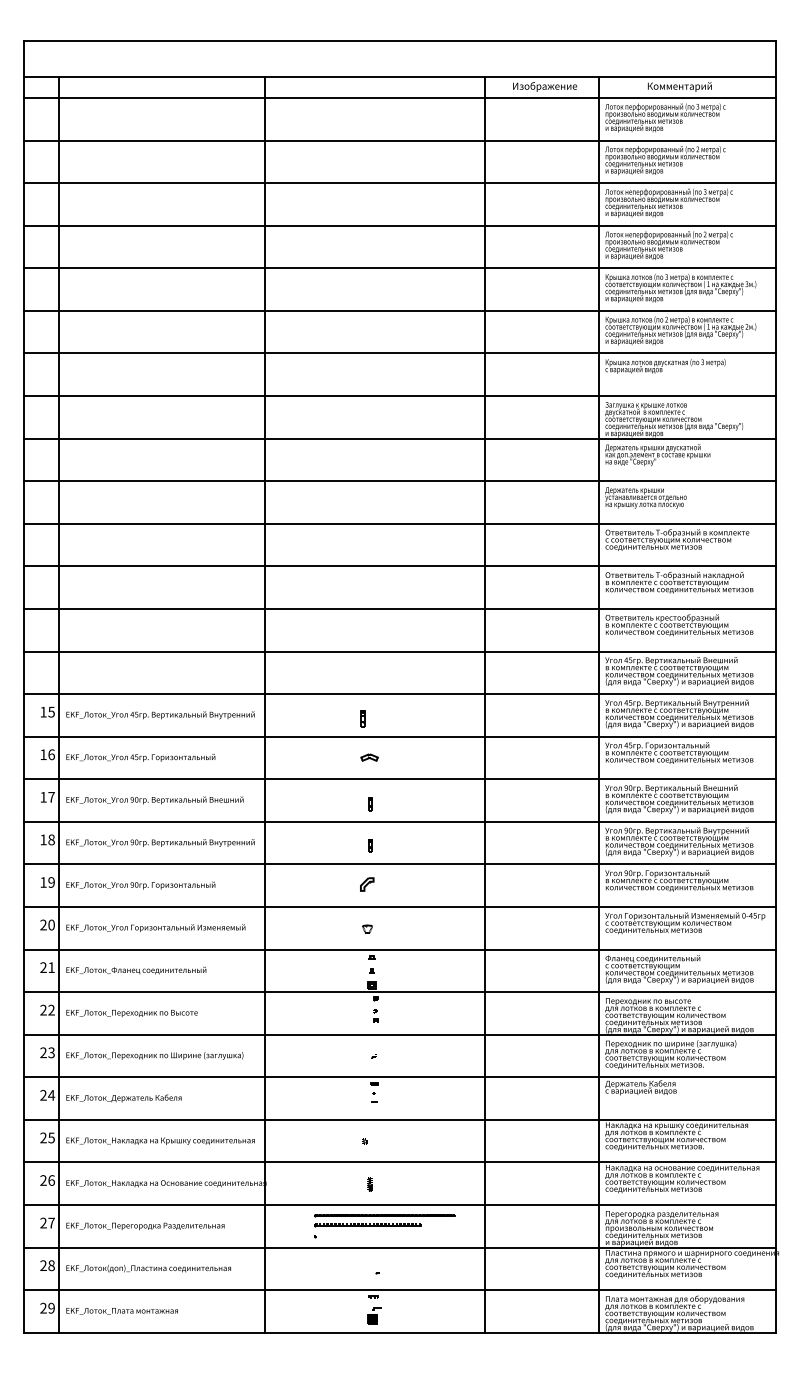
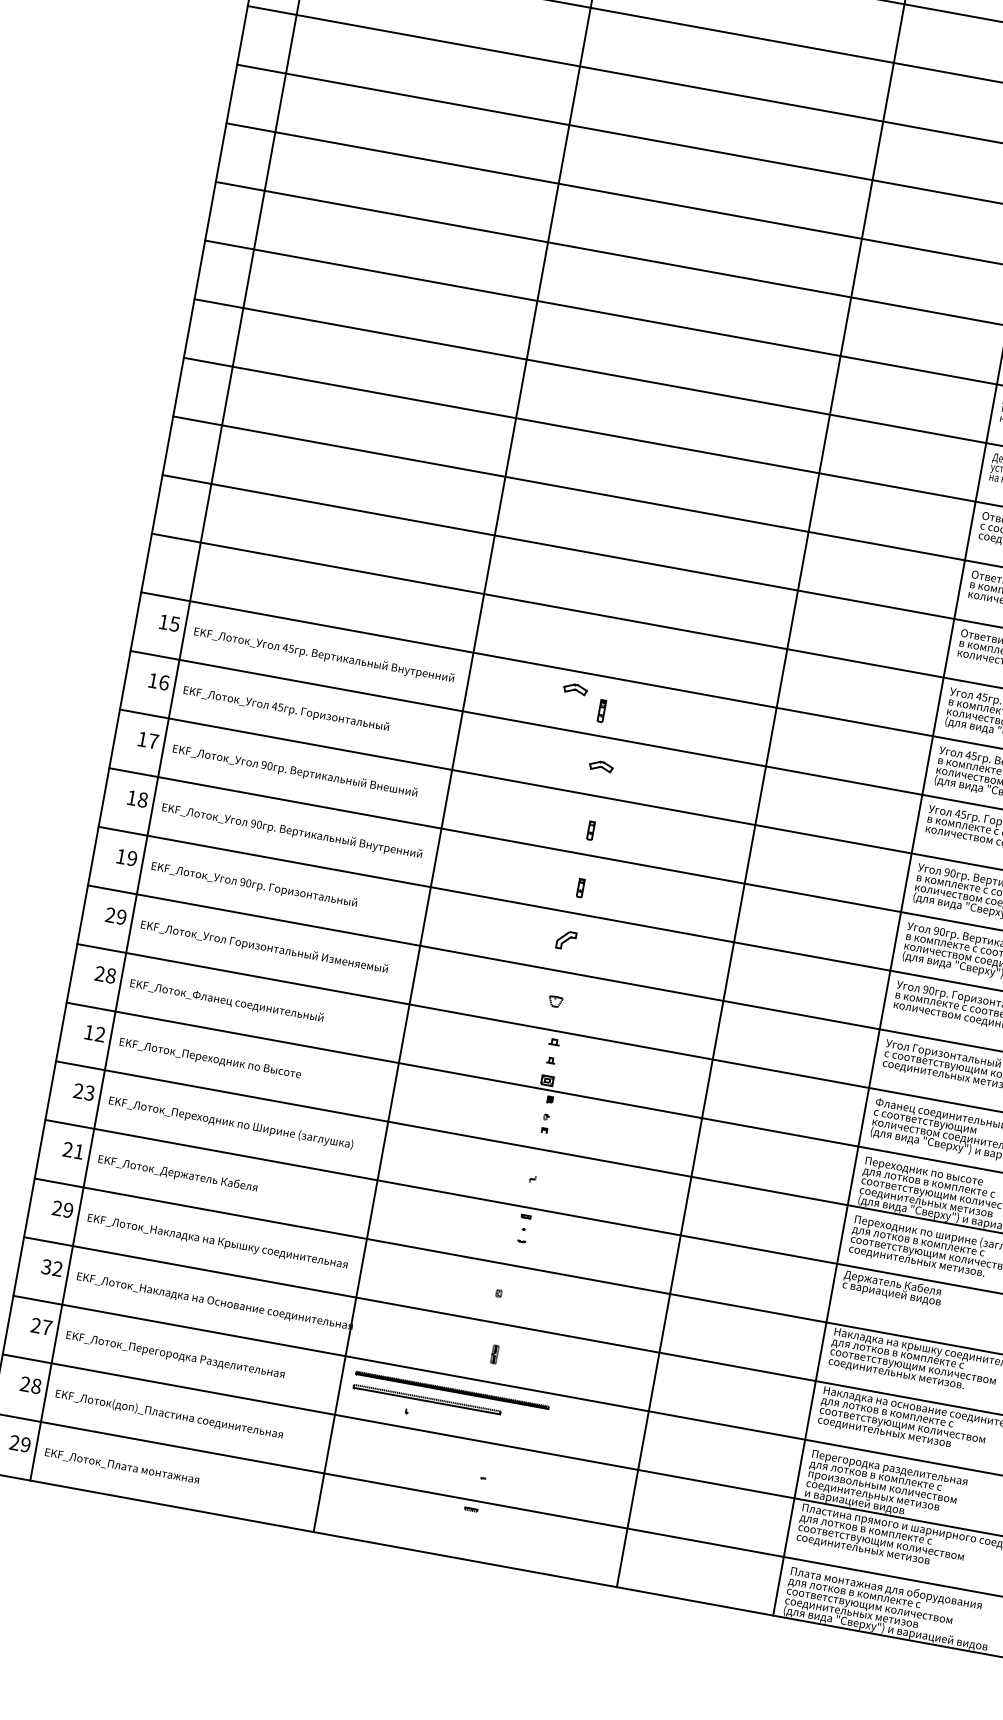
part: (341, 706) -> (575, 688), added
text: (51, 924) -> (121, 916), 20 -> 29
text: (51, 967) -> (110, 975), 21 -> 28
text: (43, 1009) -> (89, 1031), 22 -> 12
text: (51, 1095) -> (78, 1151), 24 -> 21
text: (51, 1137) -> (68, 1209), 25 -> 29
text: (47, 1180) -> (52, 1267), 26 -> 32
part: (384, 1220) -> (450, 1397), moved
part: (374, 1315) -> (468, 1535), removed

